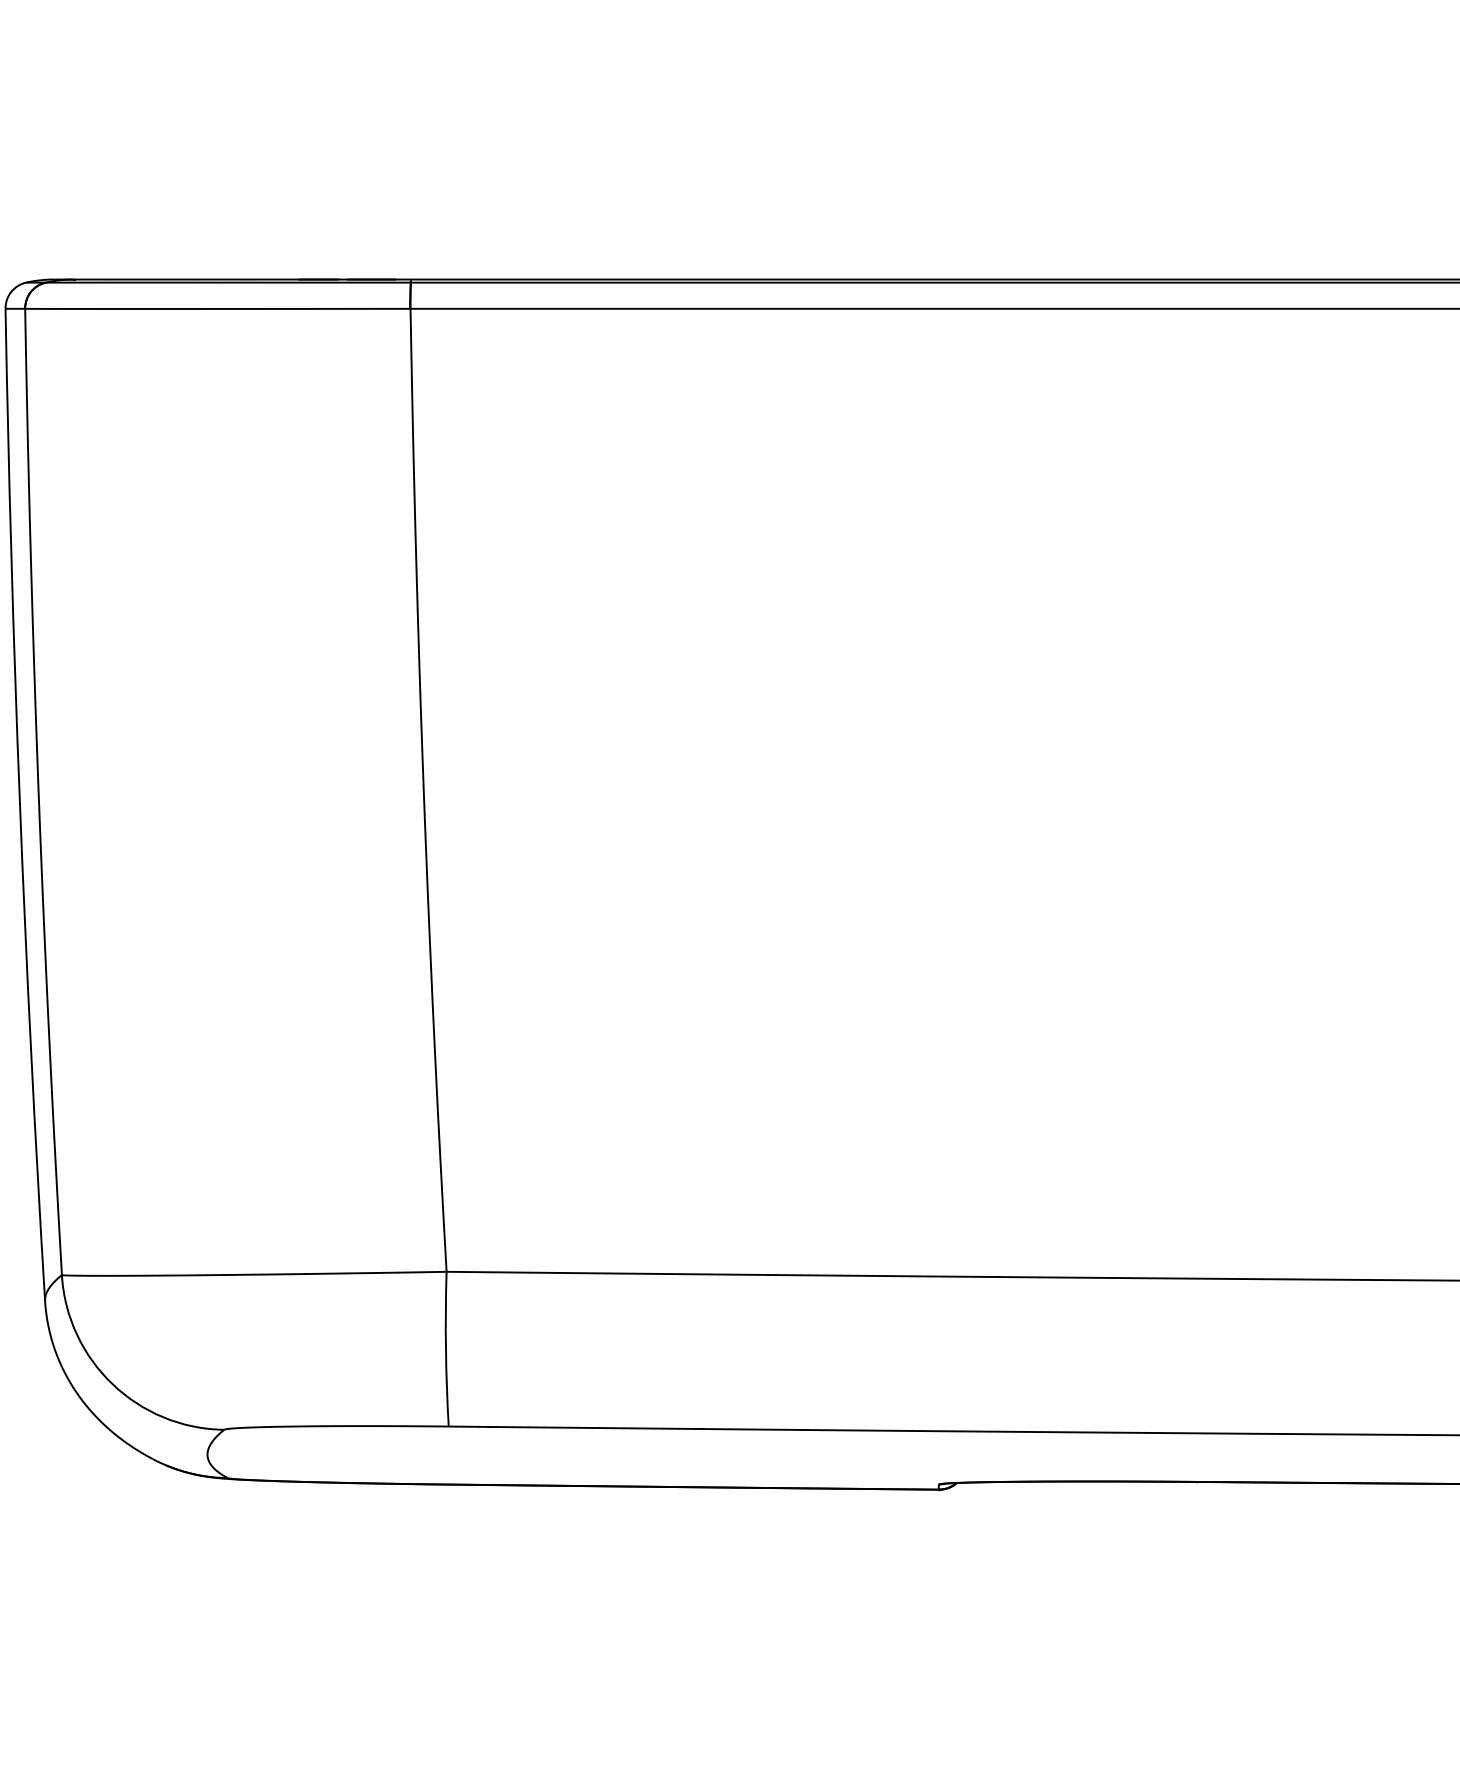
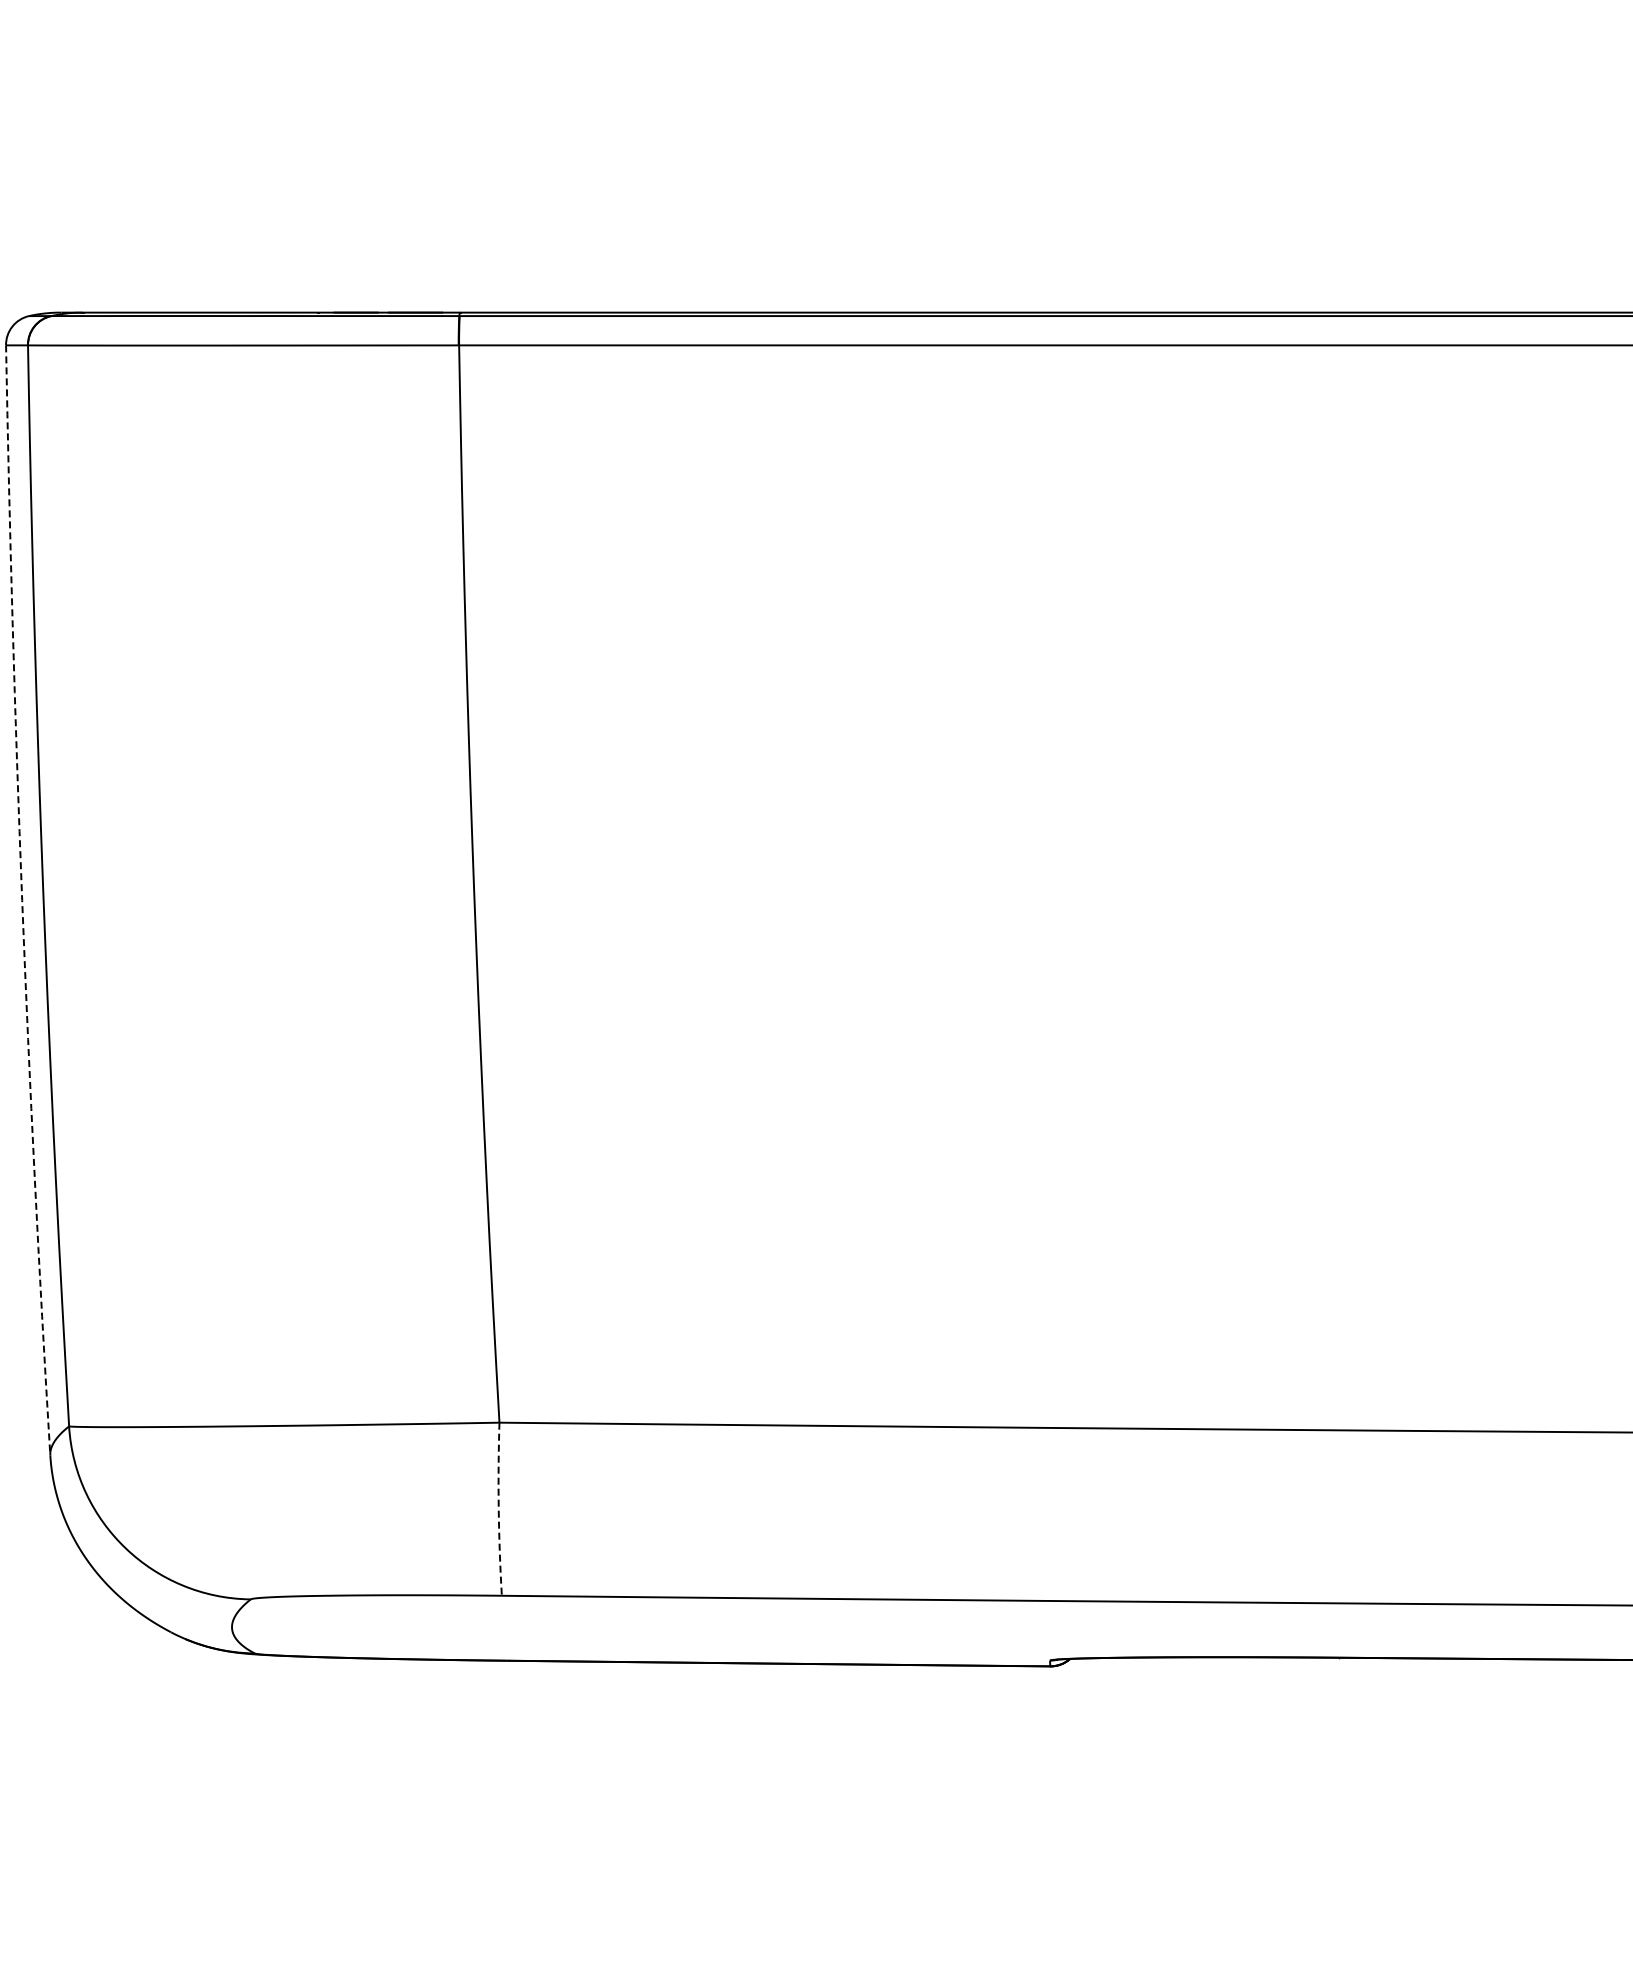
arc: (20, 805) -> (22, 900), solid -> dashed
arc: (445, 1349) -> (498, 1509), solid -> dashed

